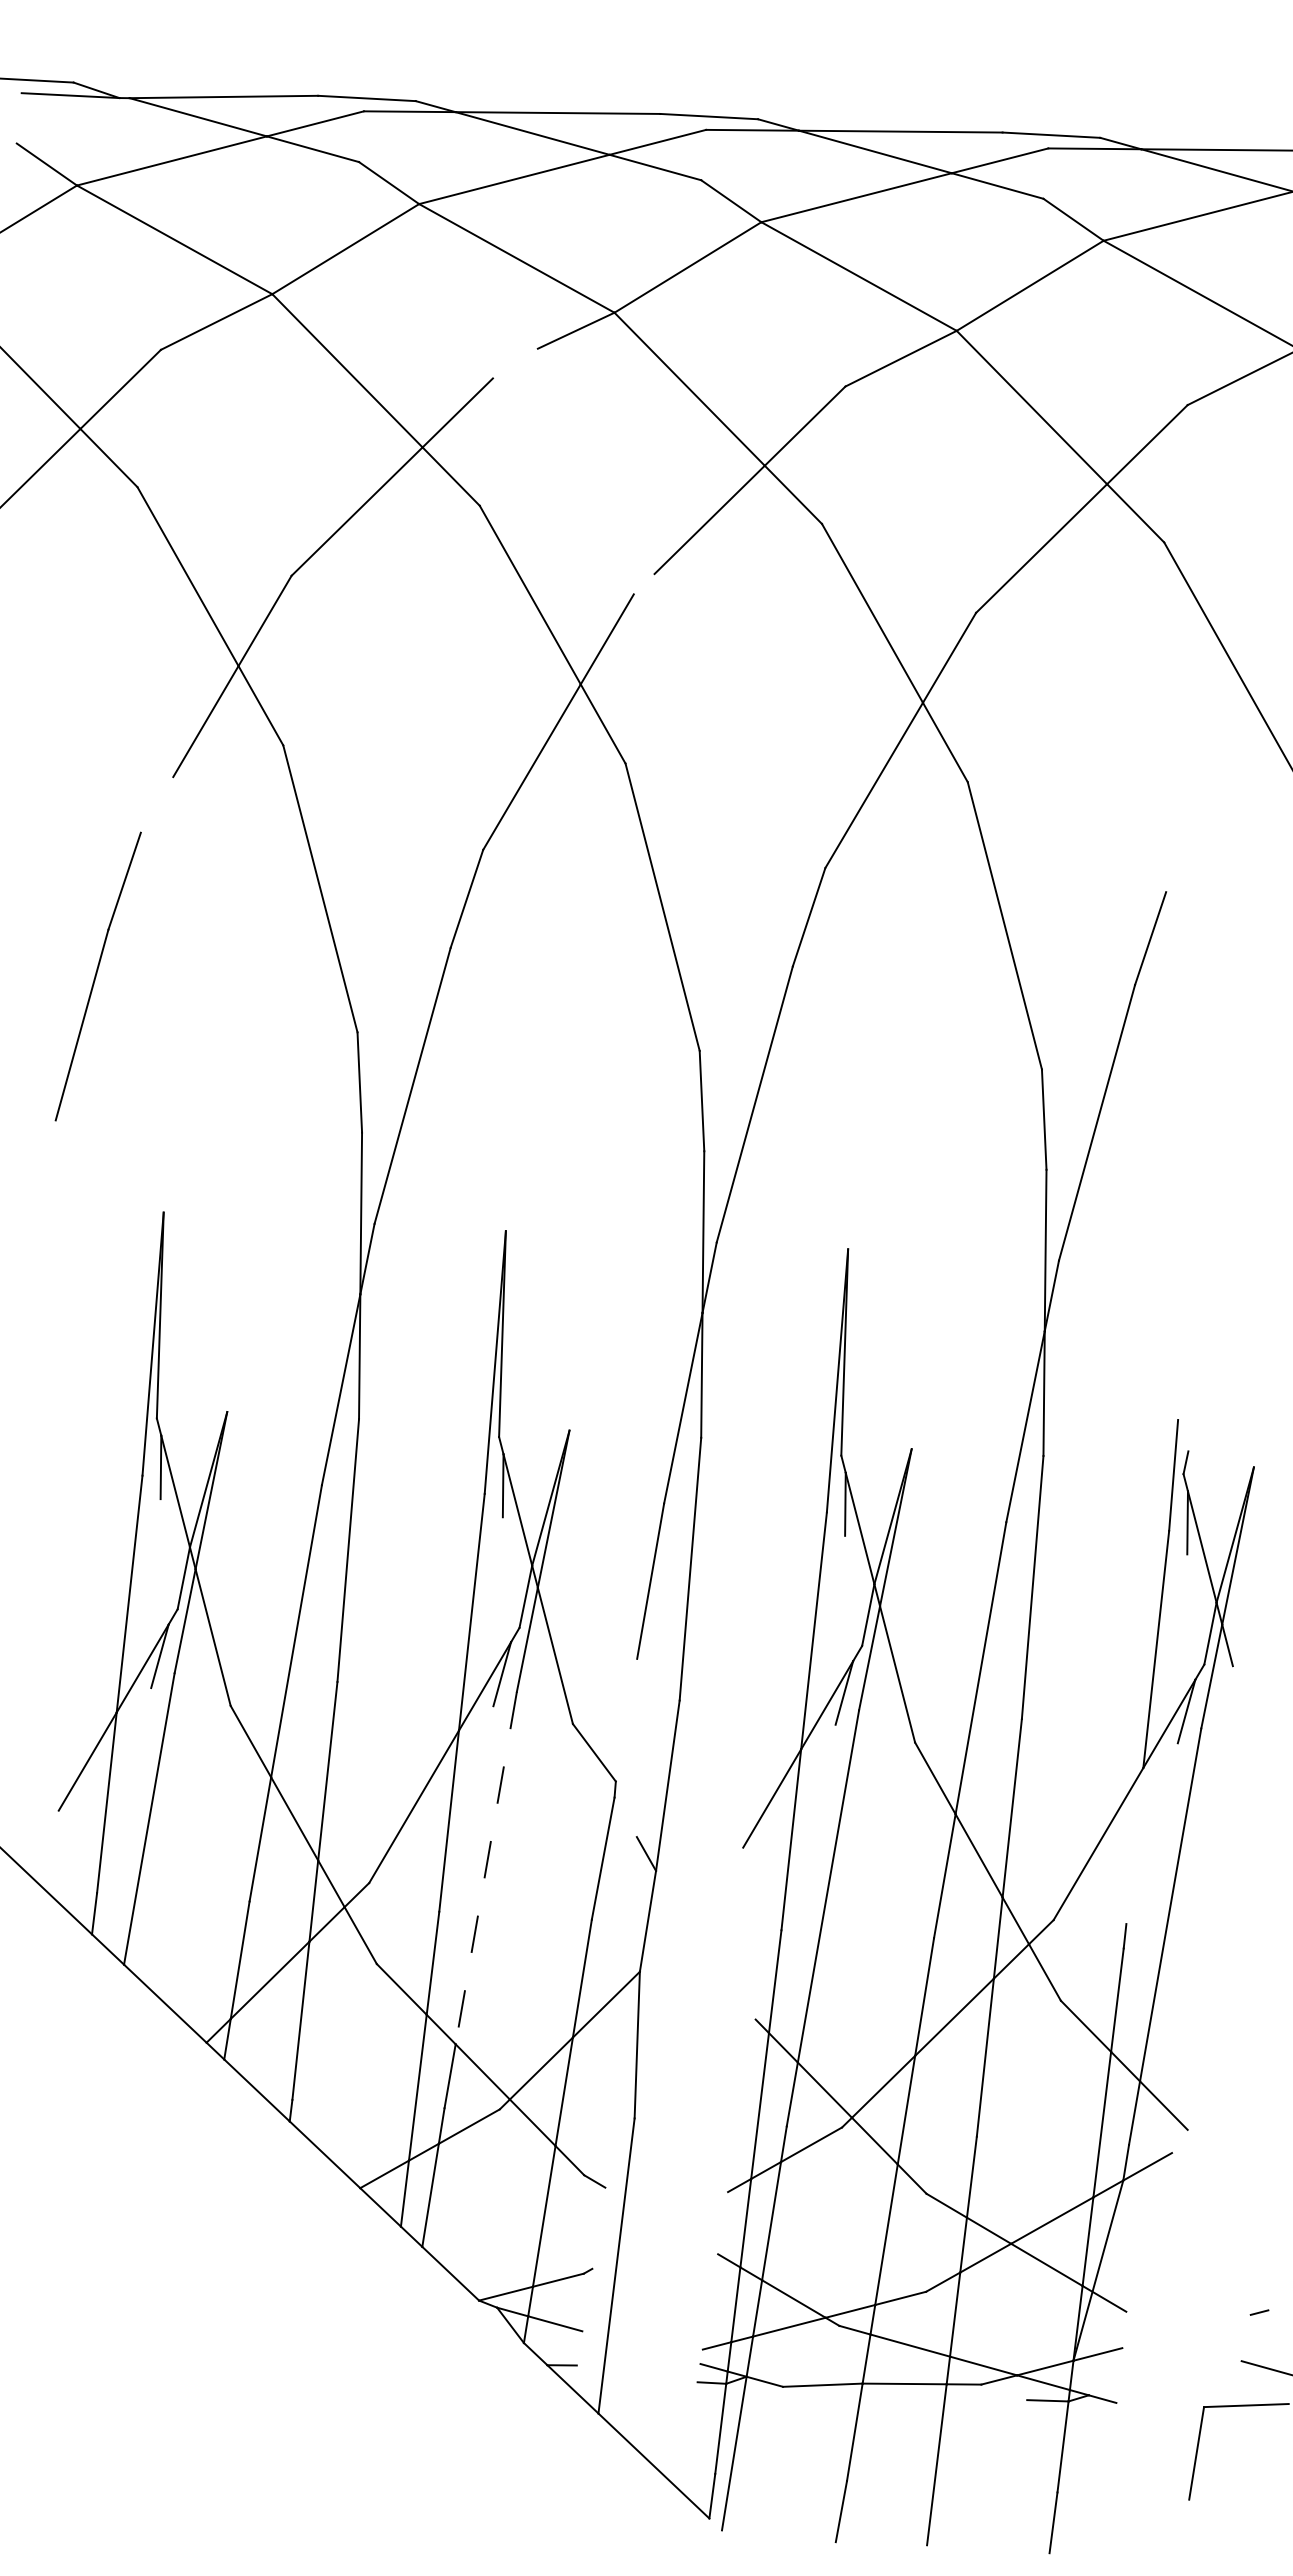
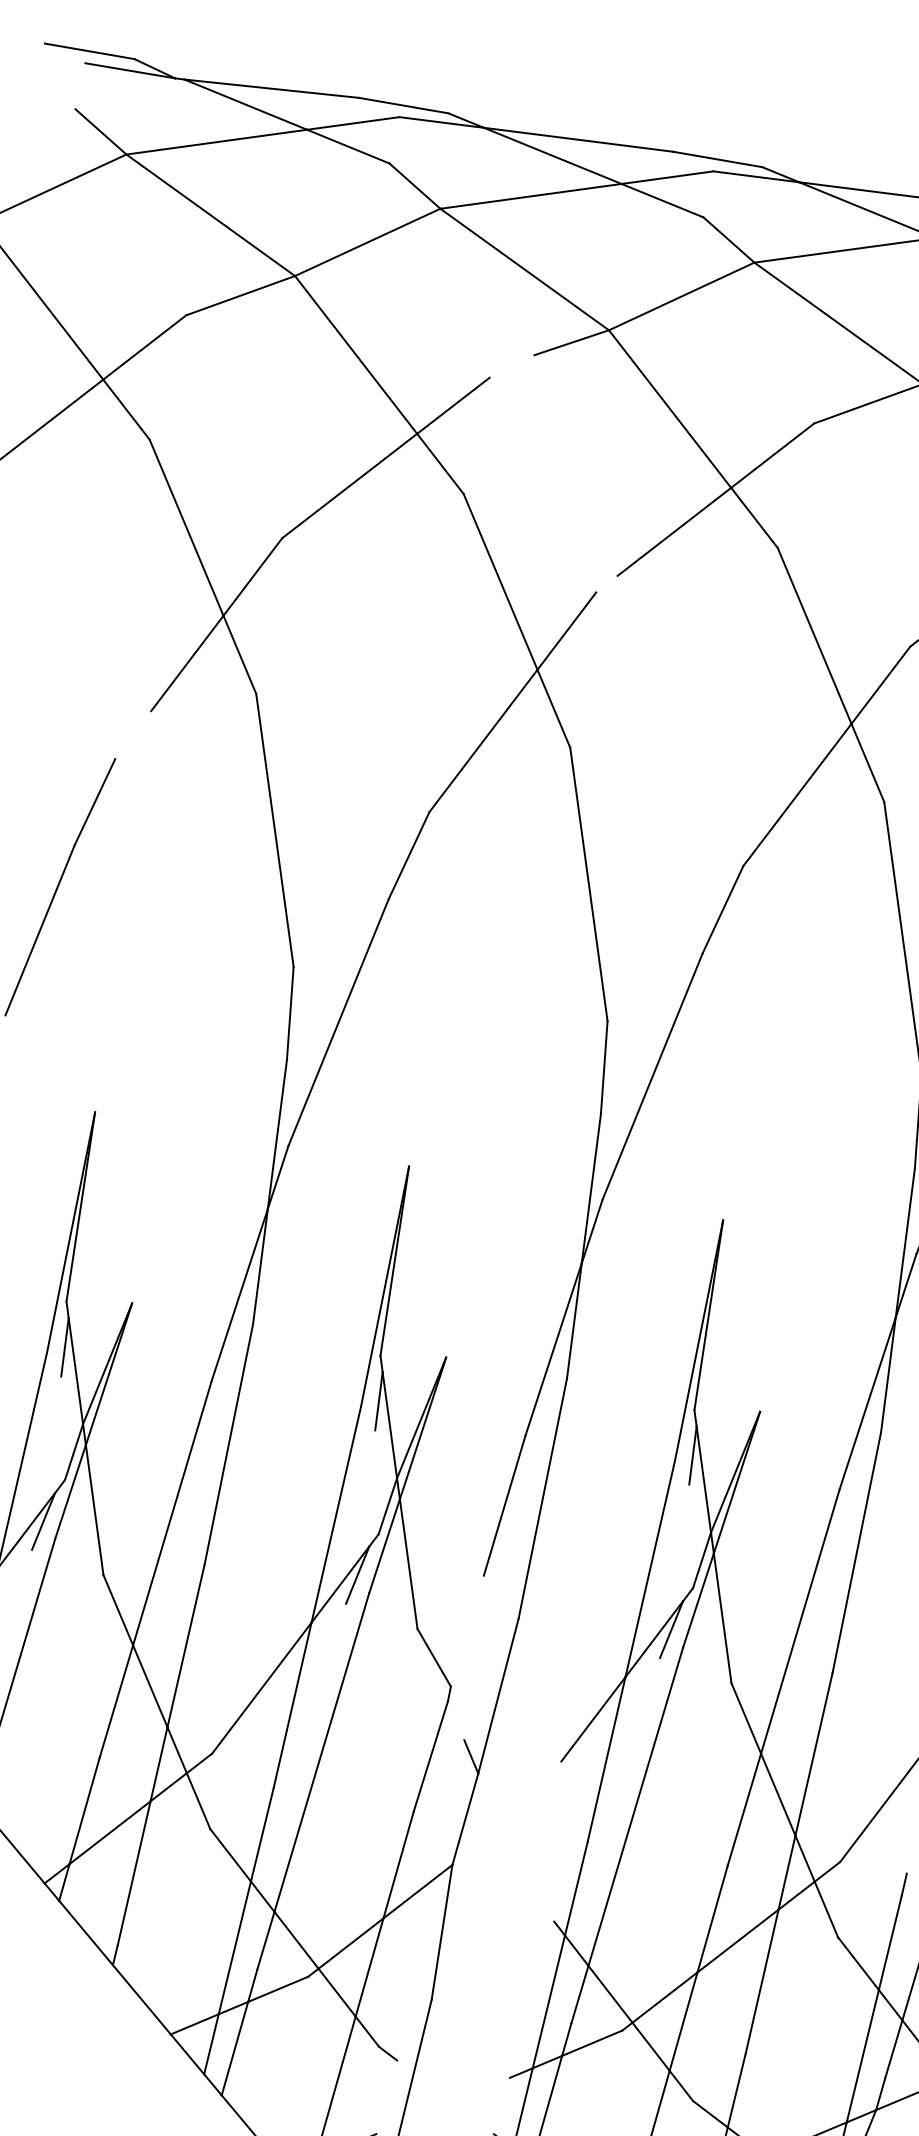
line: (486, 1868) -> (322, 1752), dashed -> solid

